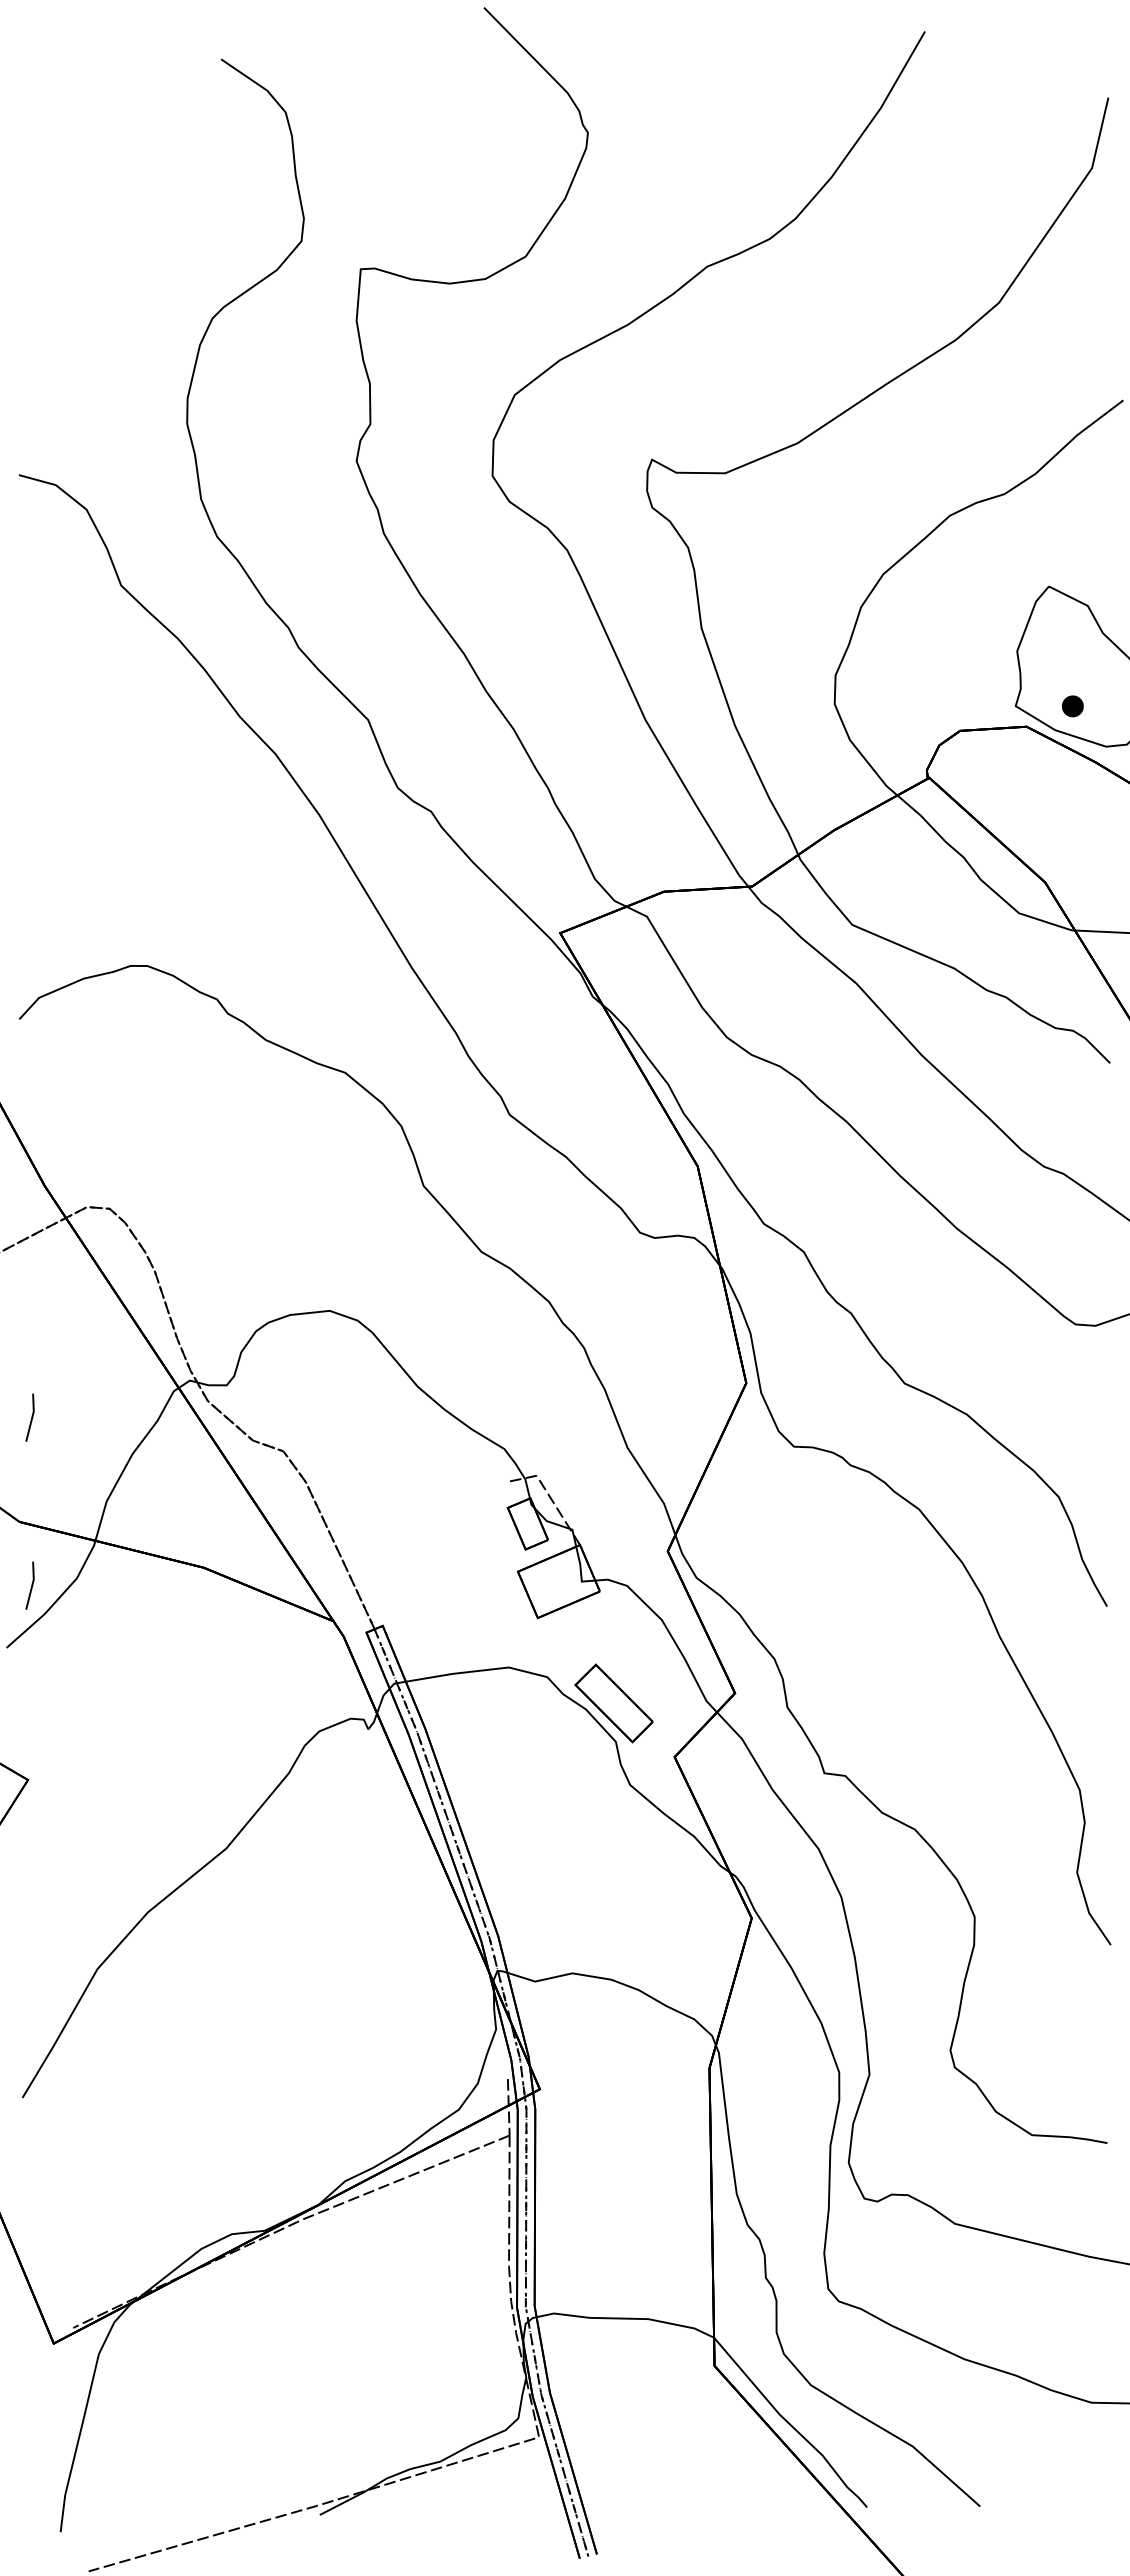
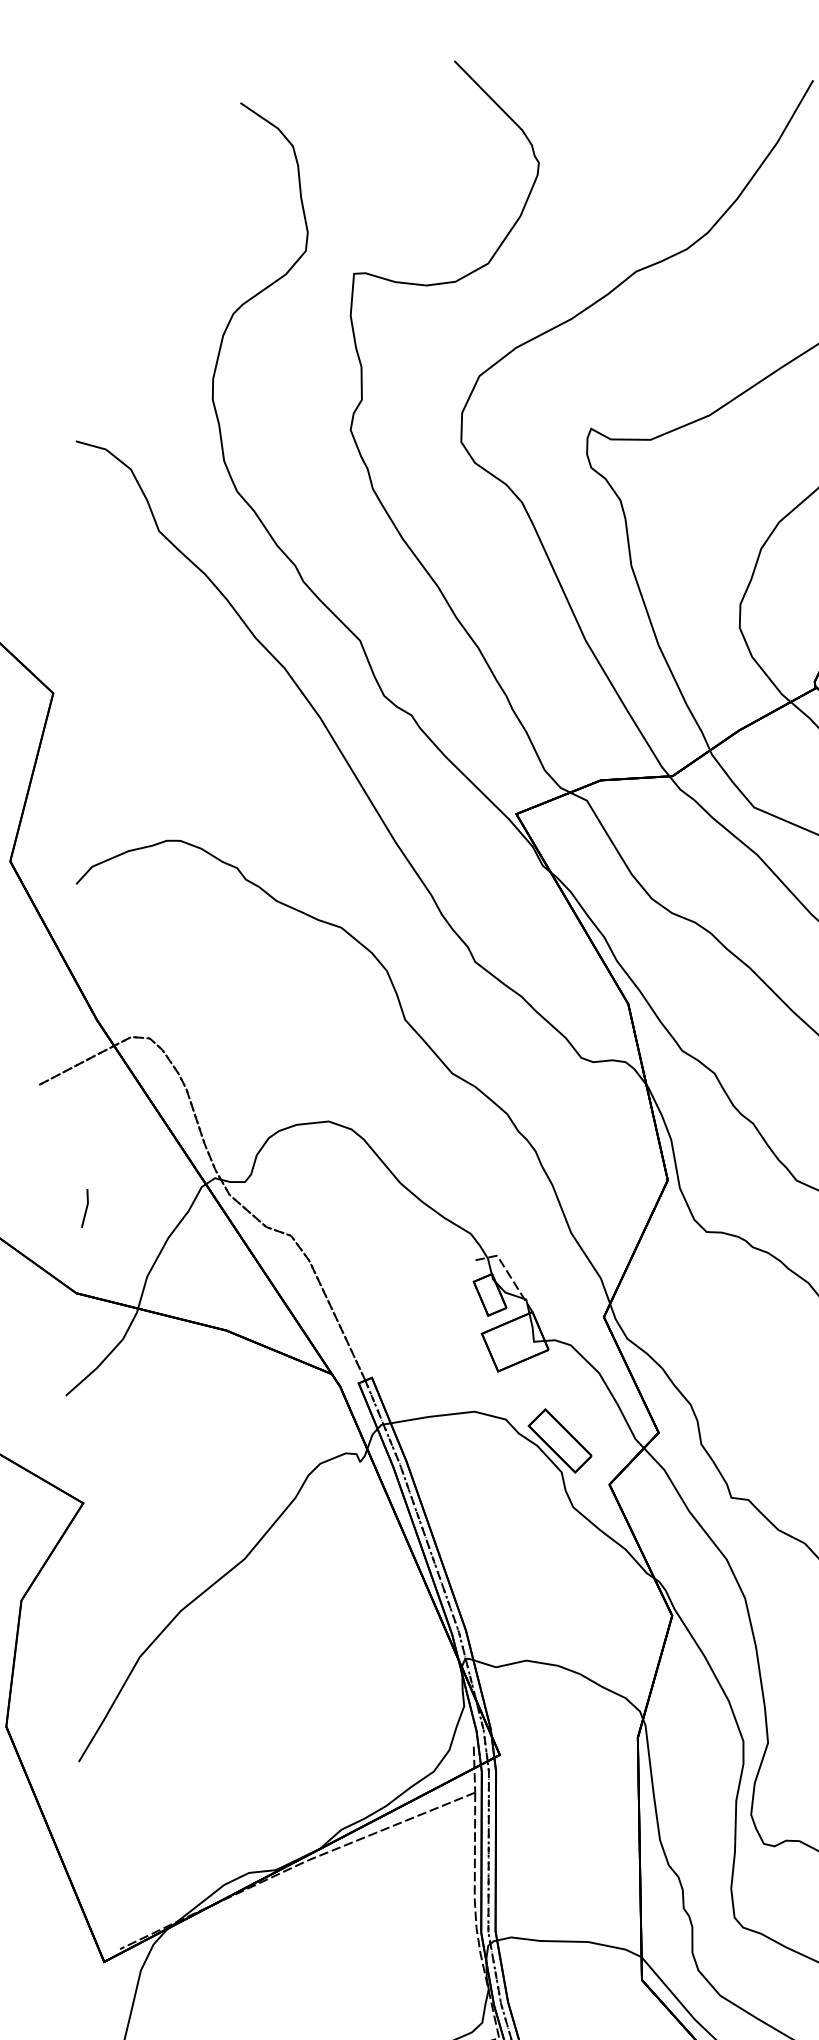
line: (31, 1585) -> (86, 1344), removed

